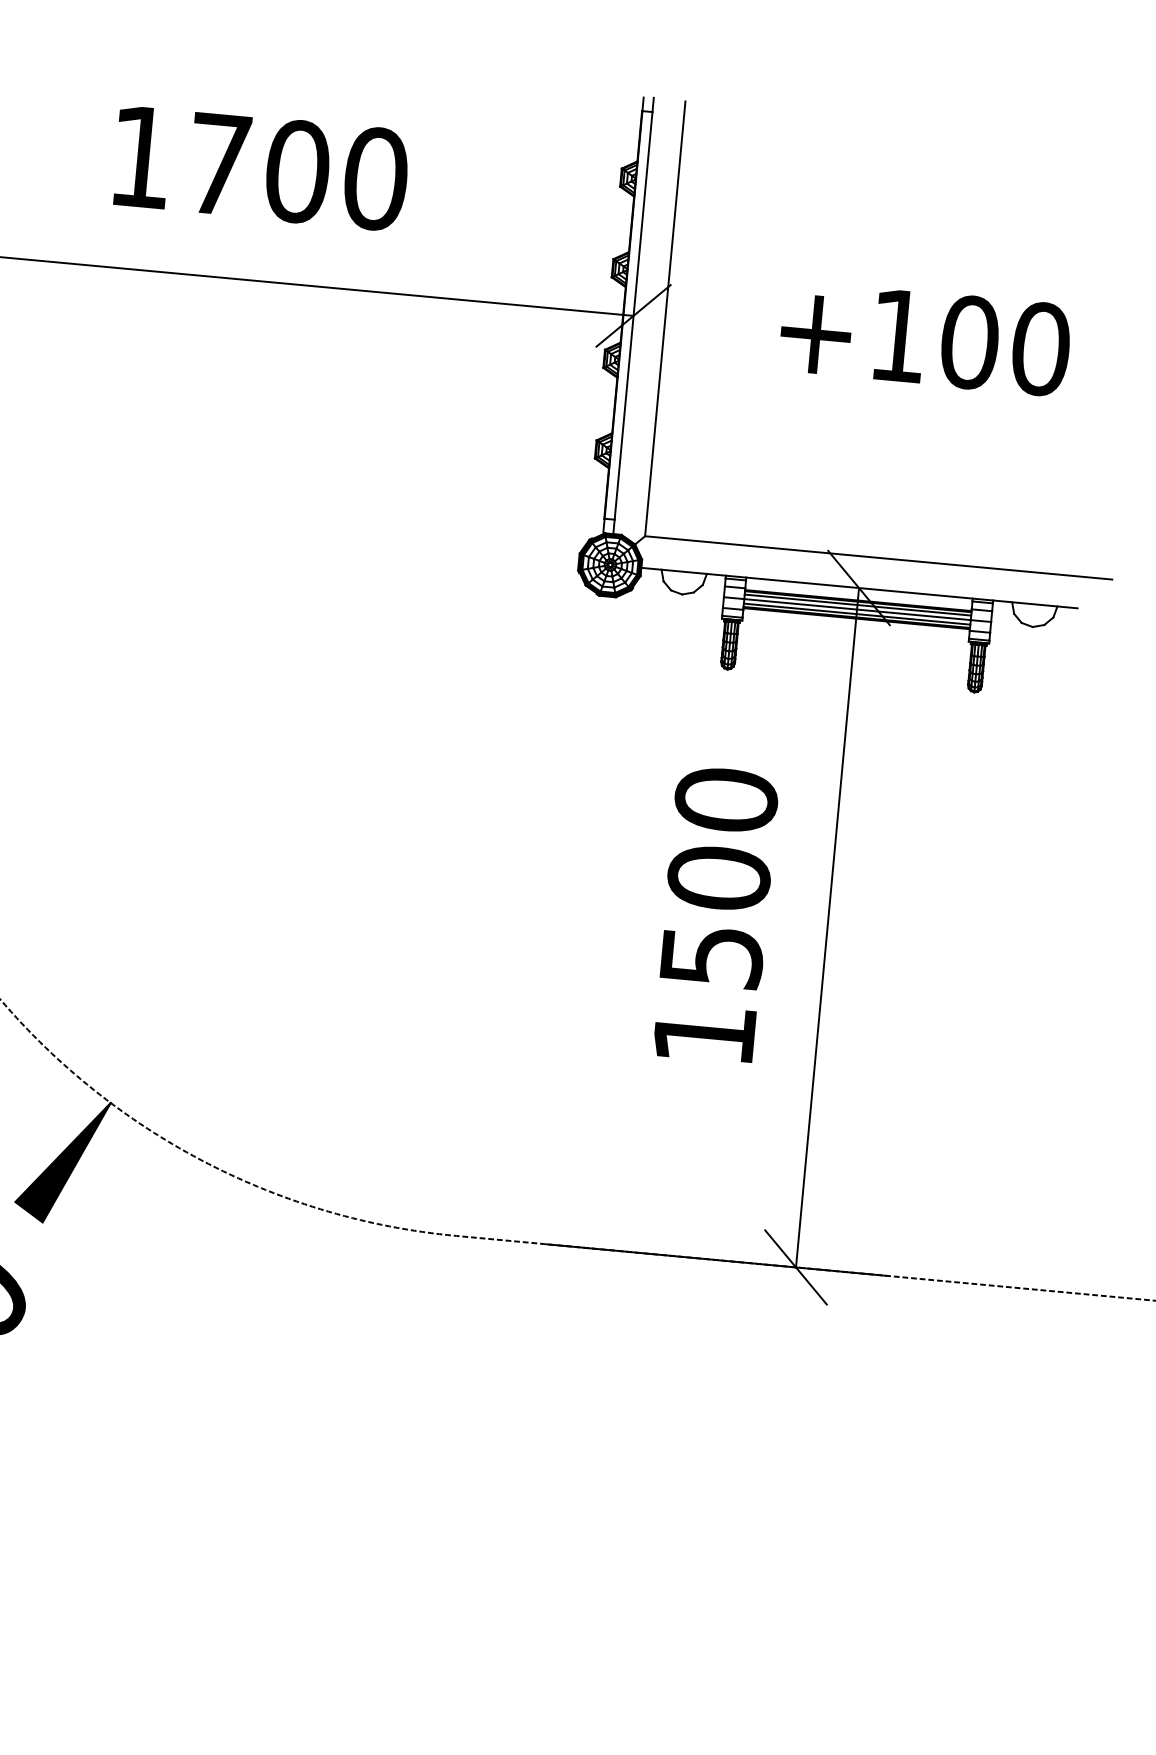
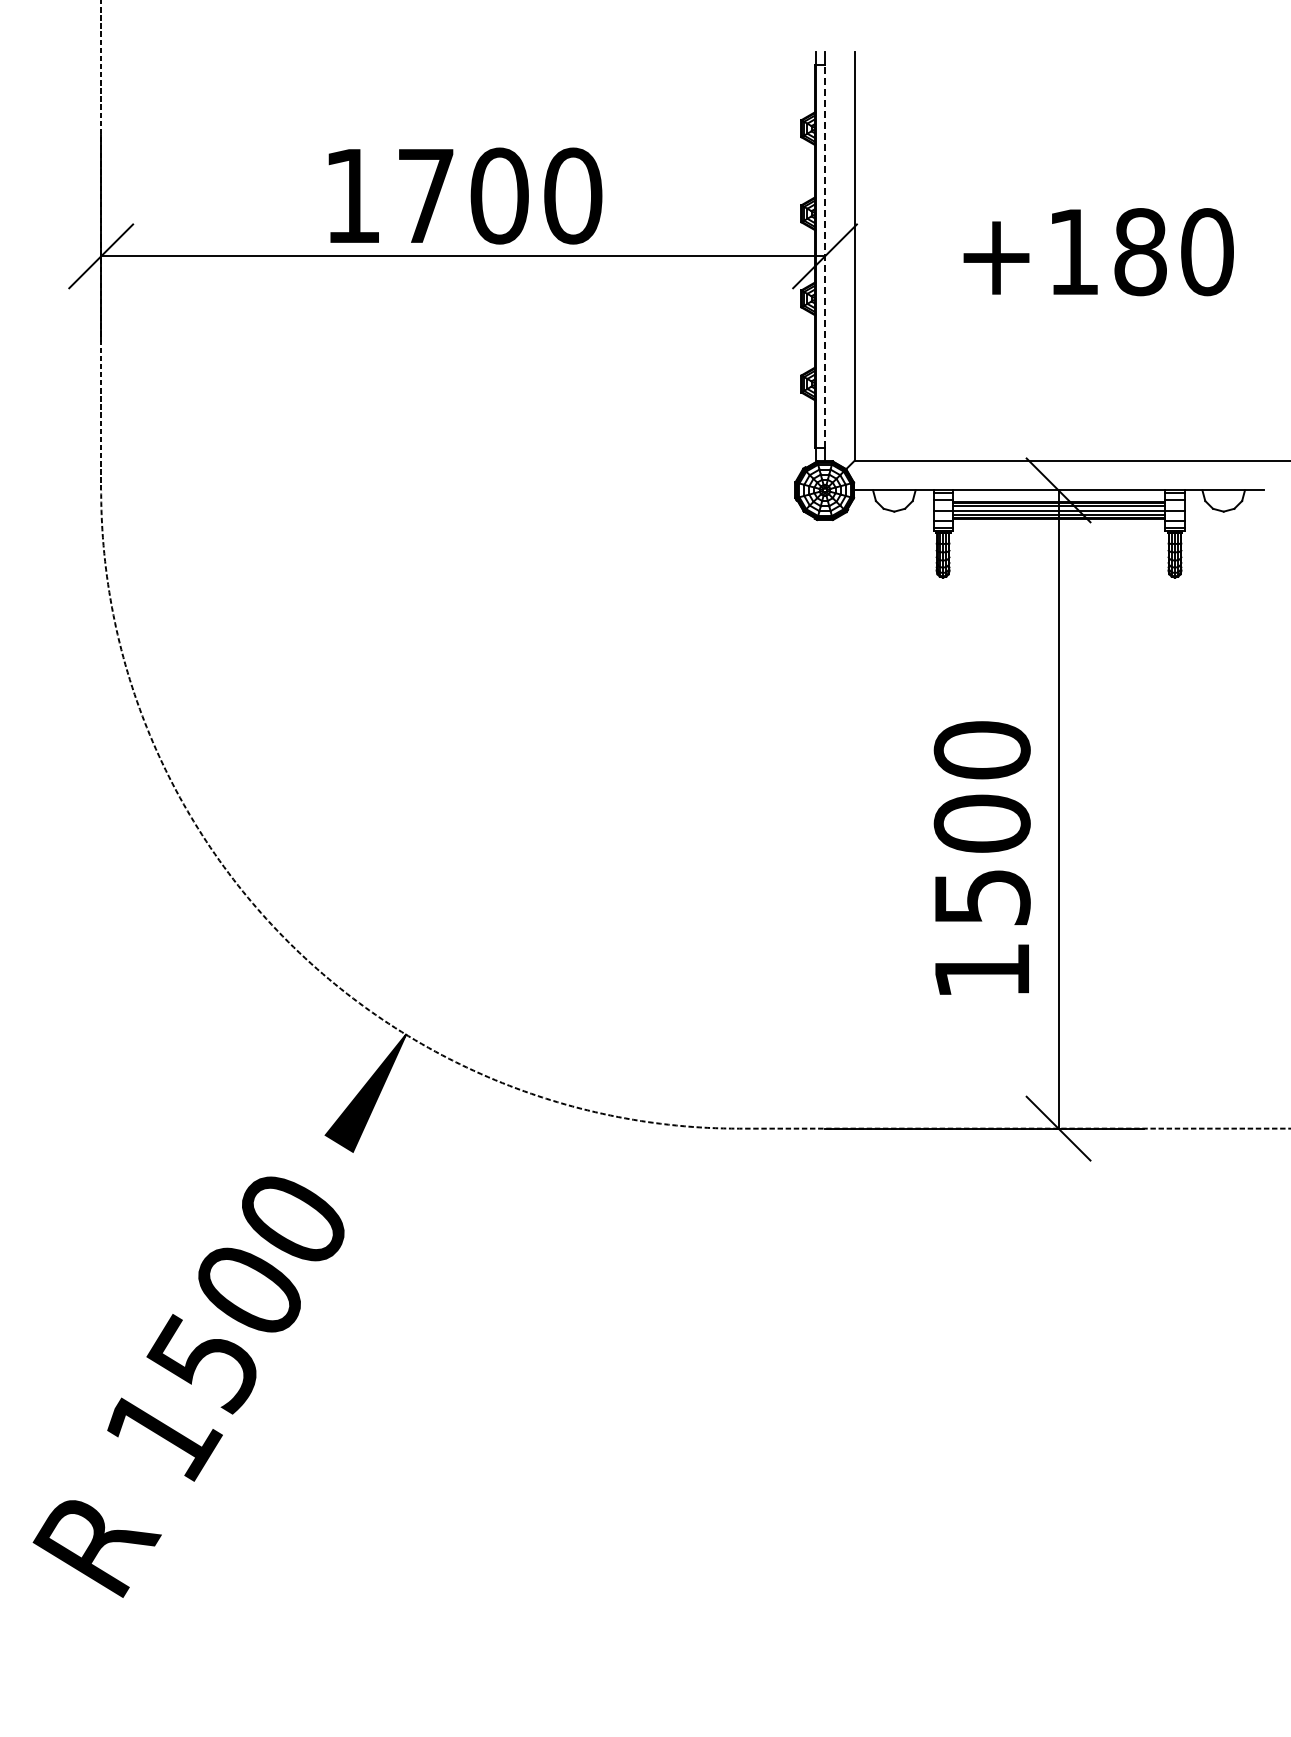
text: (261, 167) -> (465, 195), moved
line: (634, 315) -> (825, 255), solid -> dashed
text: (969, 341) -> (1140, 251), +100 -> +180
text: (714, 914) -> (981, 857), moved

